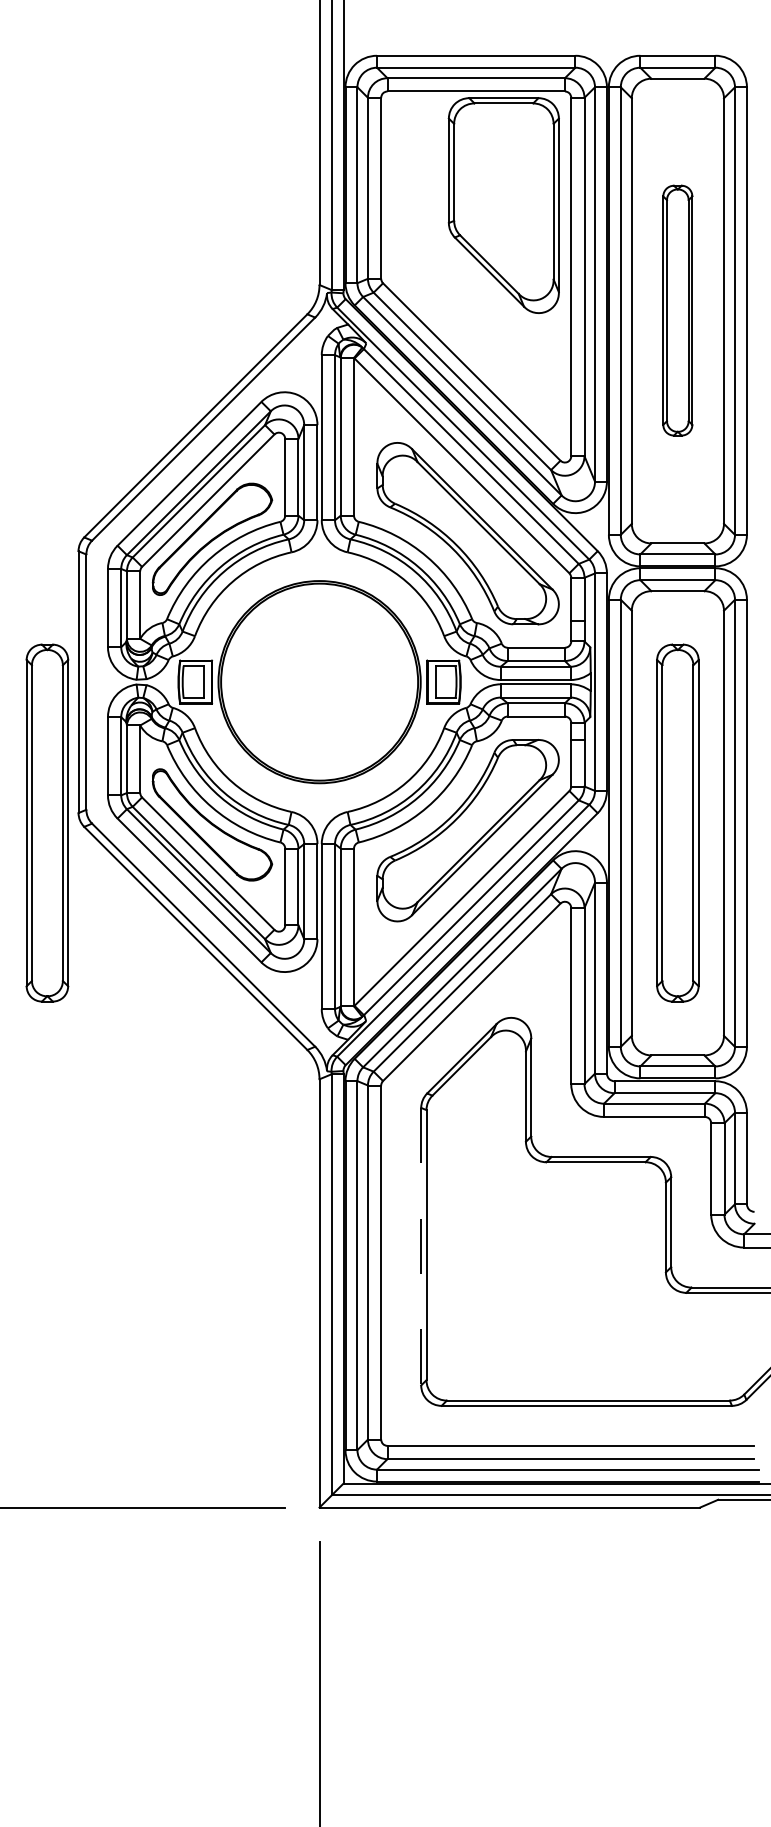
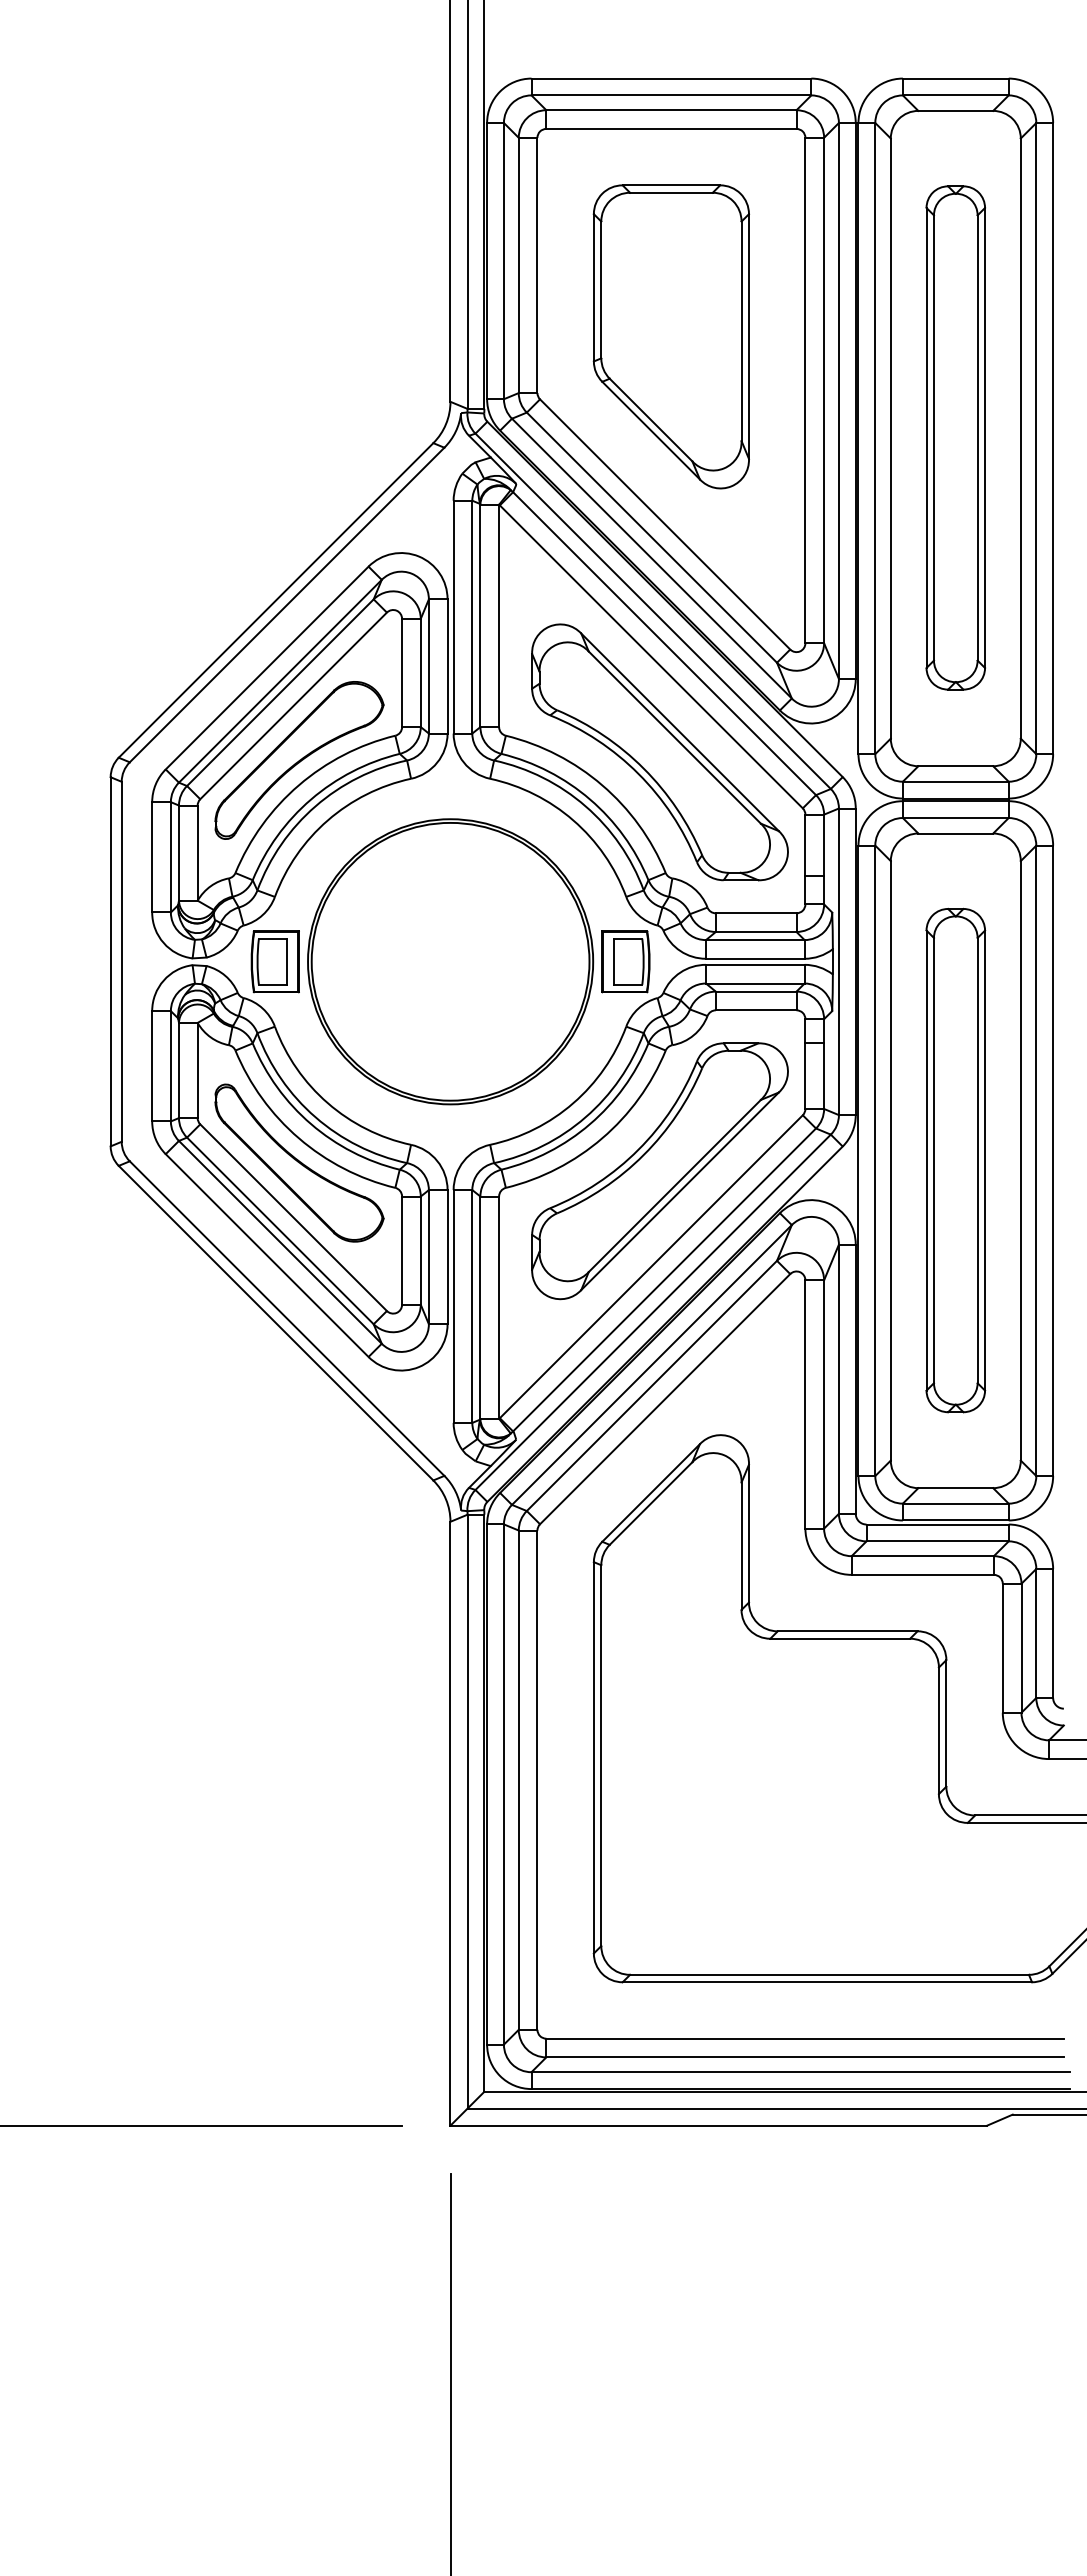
part: (503, 205) -> (670, 336), moved
part: (677, 310) -> (955, 437), size x1.43
part: (47, 823) -> (66, 1160), removed
line: (420, 1246) -> (593, 1757), dashed -> solid

